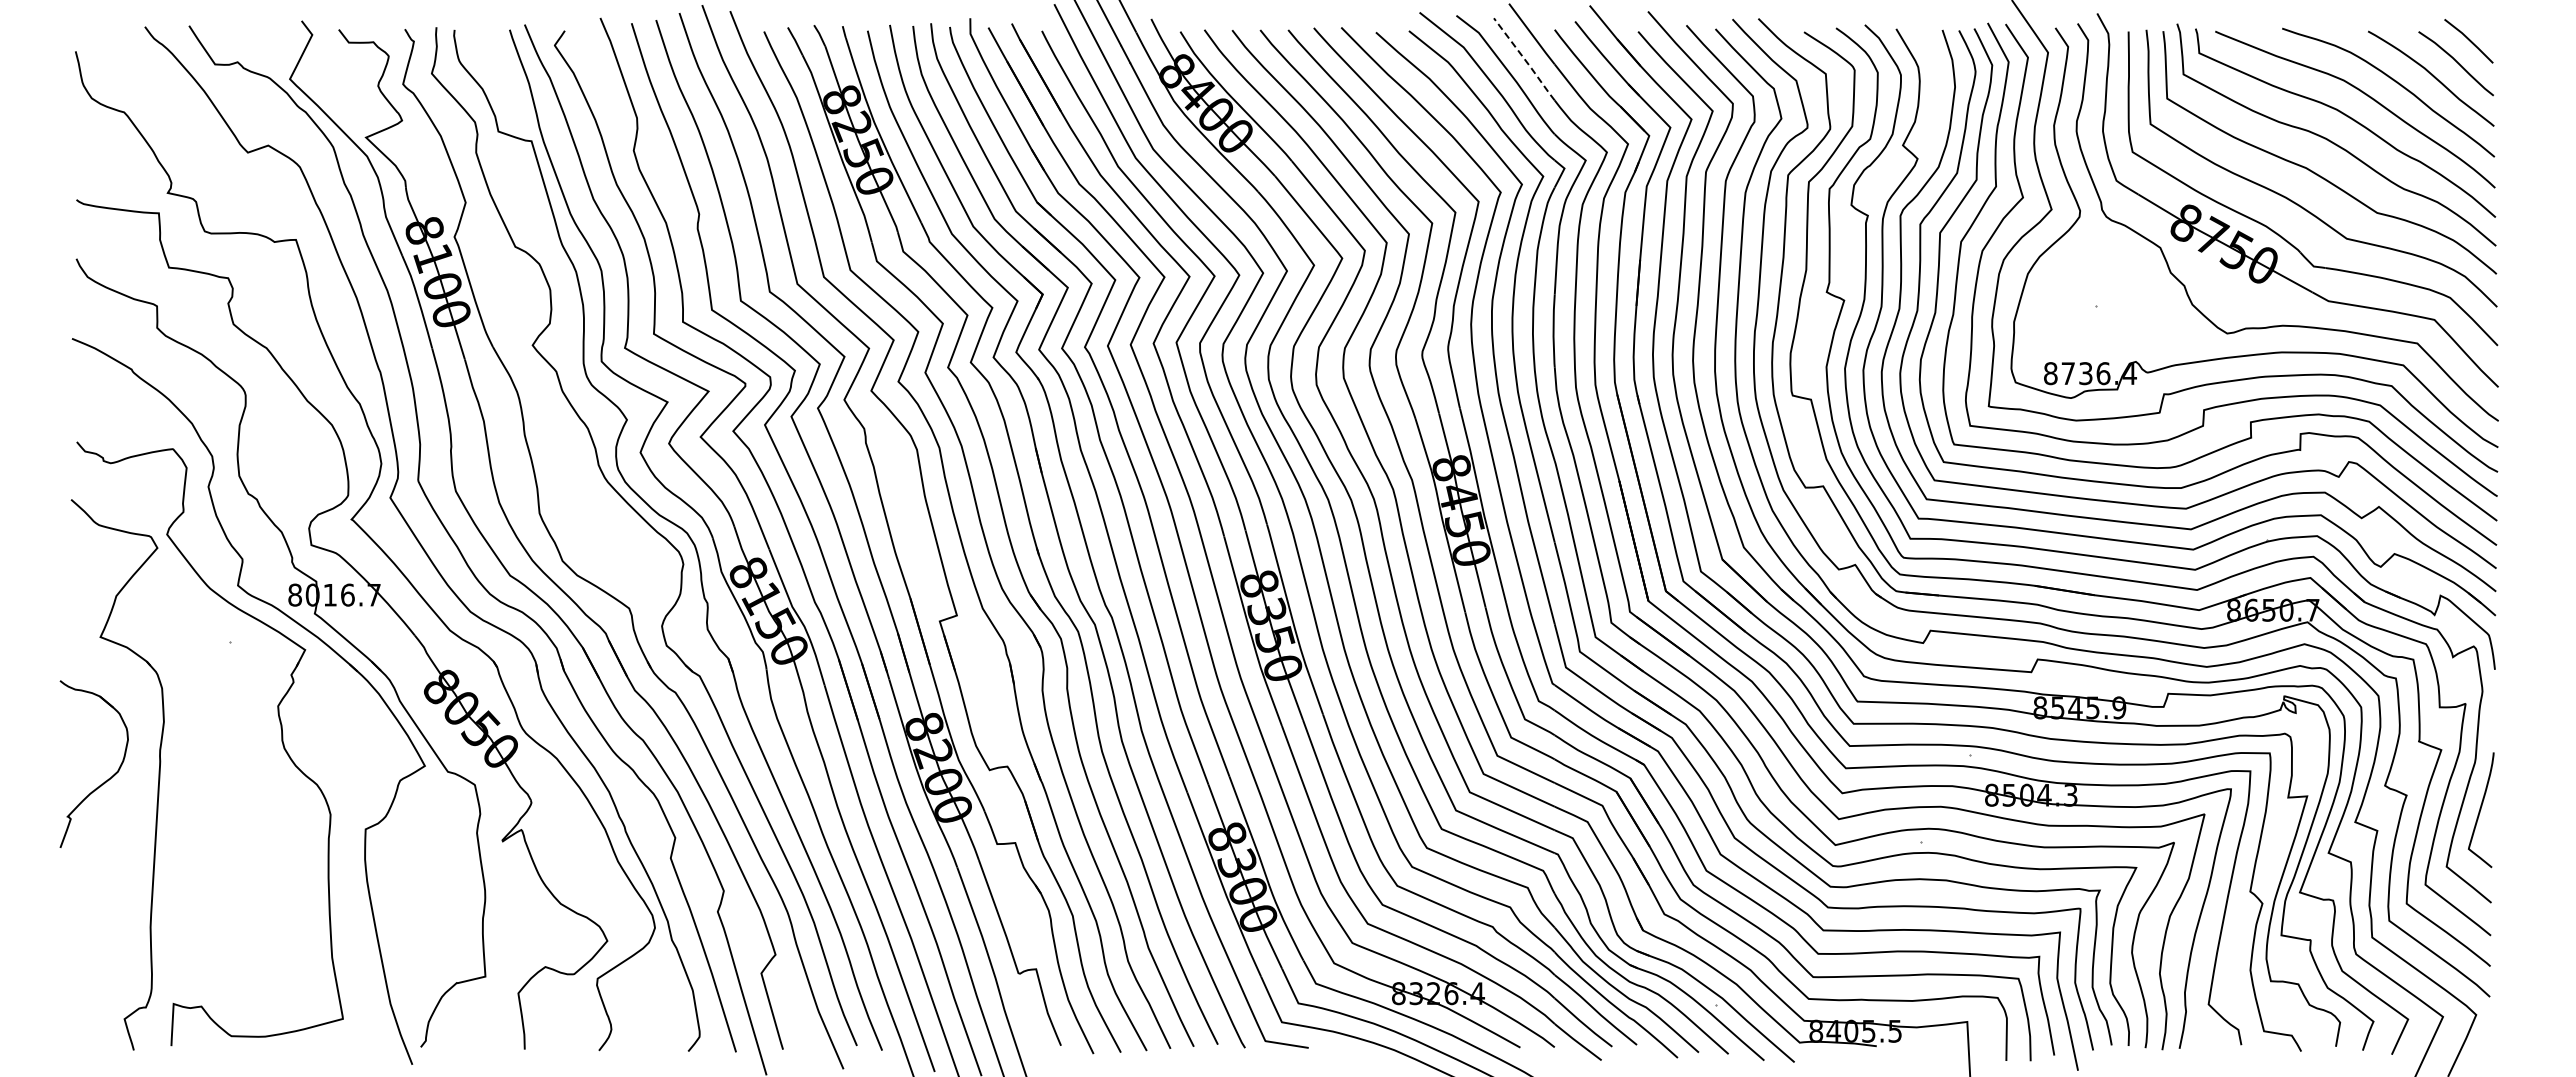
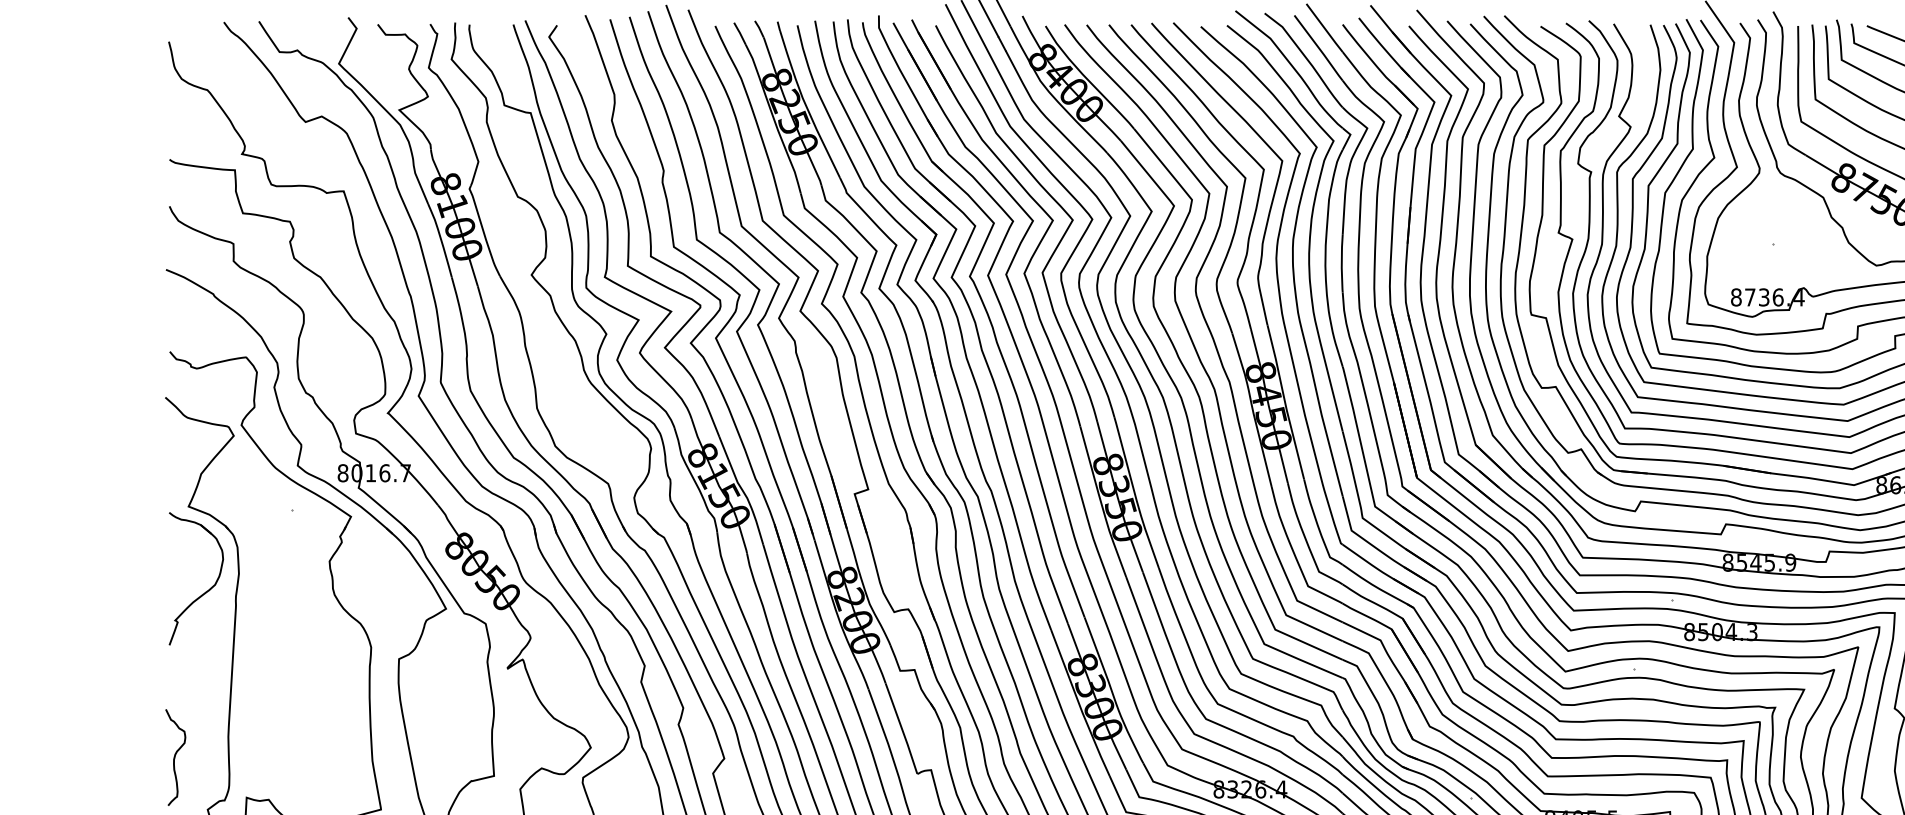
line: (1525, 60) -> (1319, 48), dashed -> solid
part: (104, 781) -> (204, 592), moved
curve: (83, 953) -> (175, 757), added

